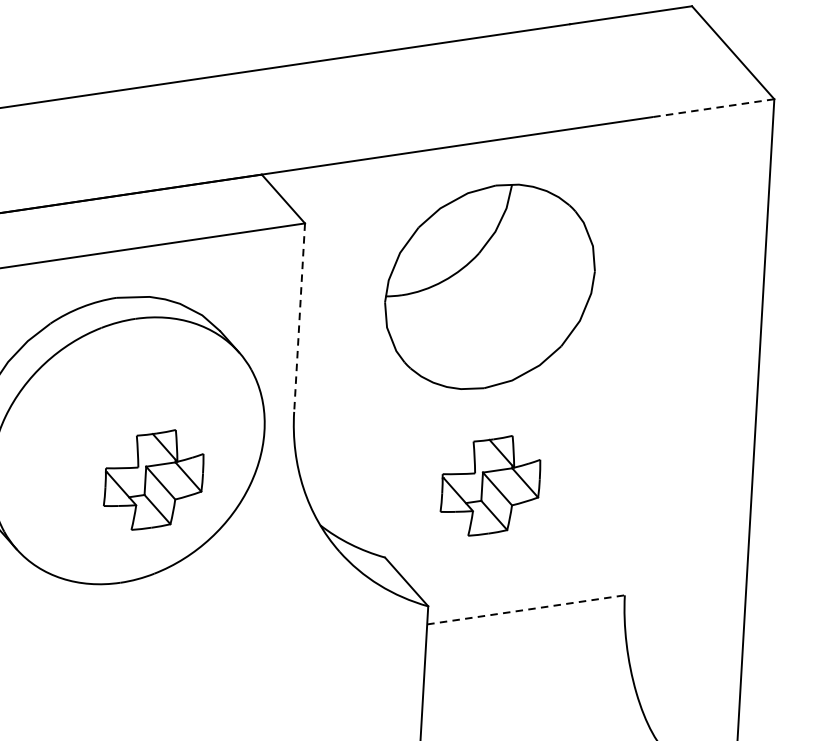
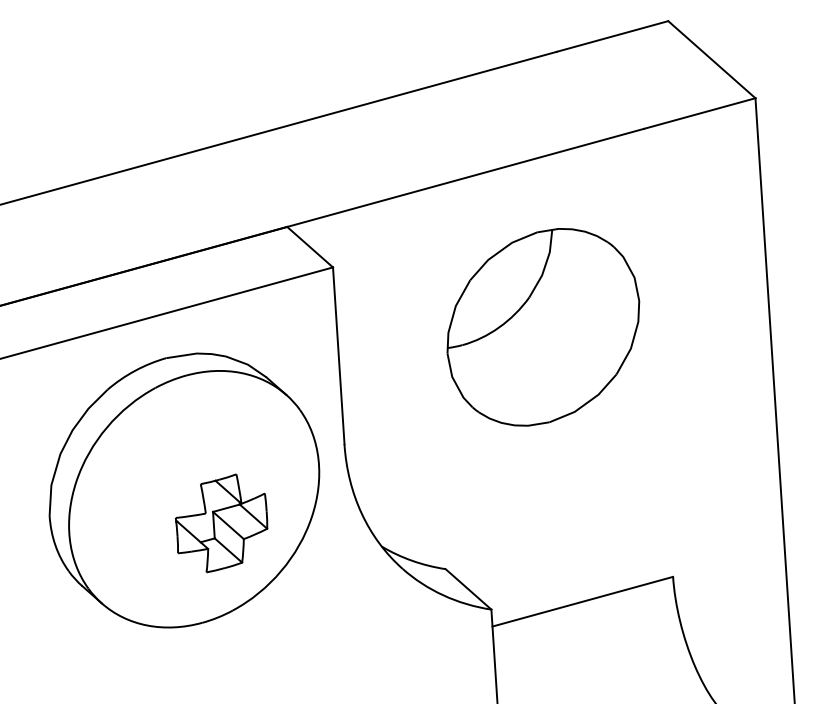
line: (713, 108) -> (699, 113), dashed -> solid
part: (490, 287) -> (543, 327), moved
line: (299, 317) -> (338, 355), dashed -> solid
part: (490, 485) -> (535, 490), removed
line: (525, 609) -> (582, 601), dashed -> solid

